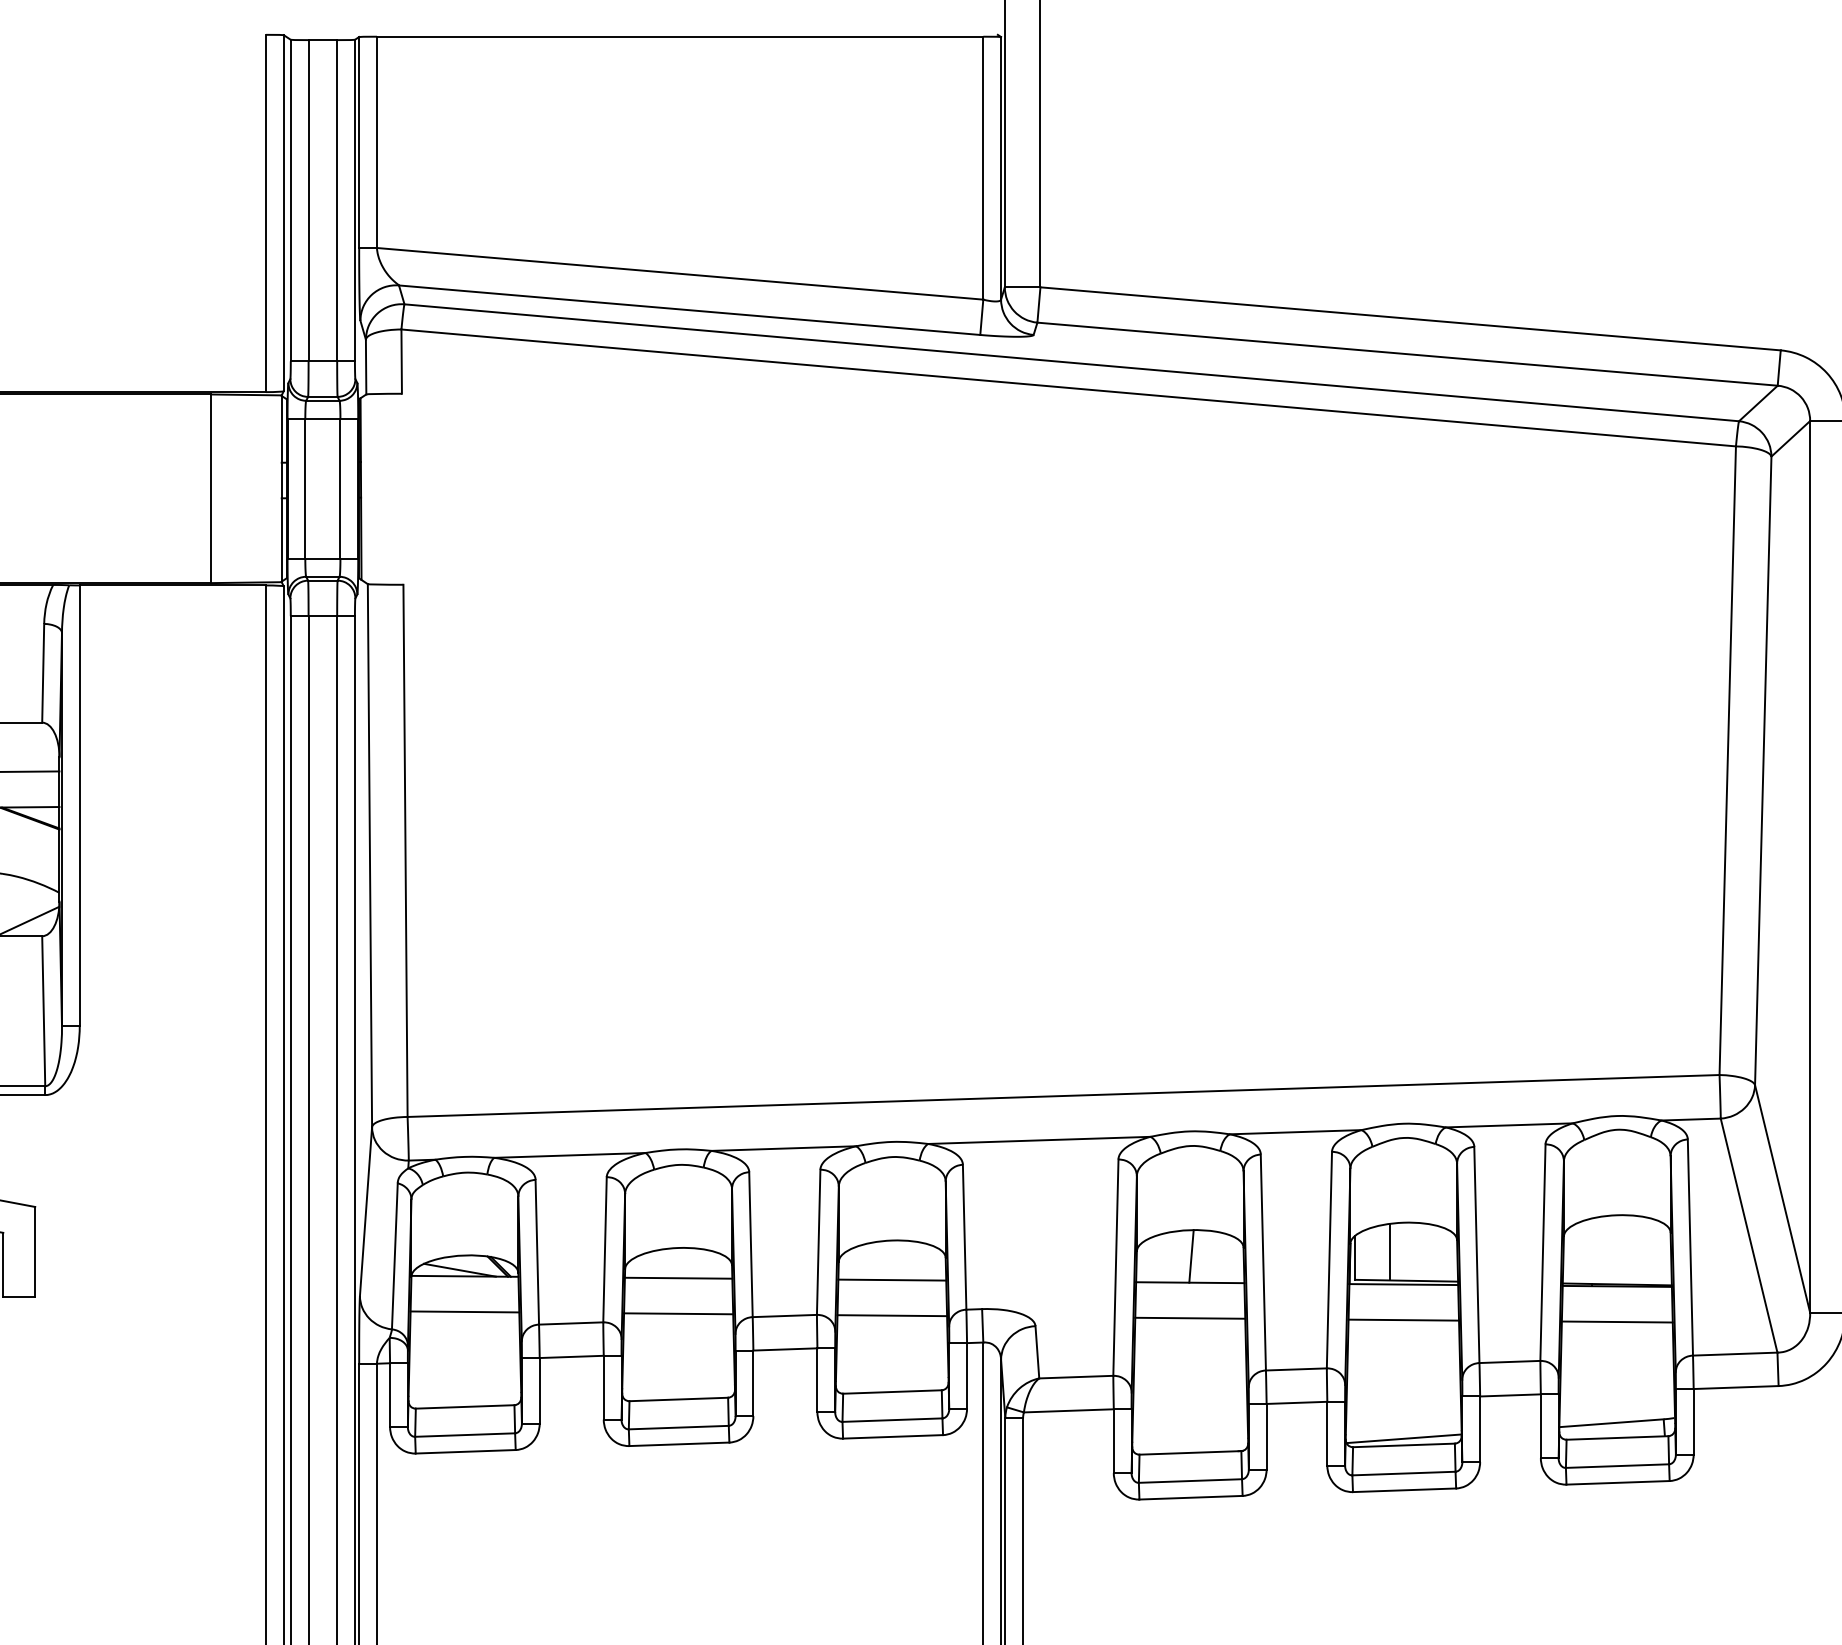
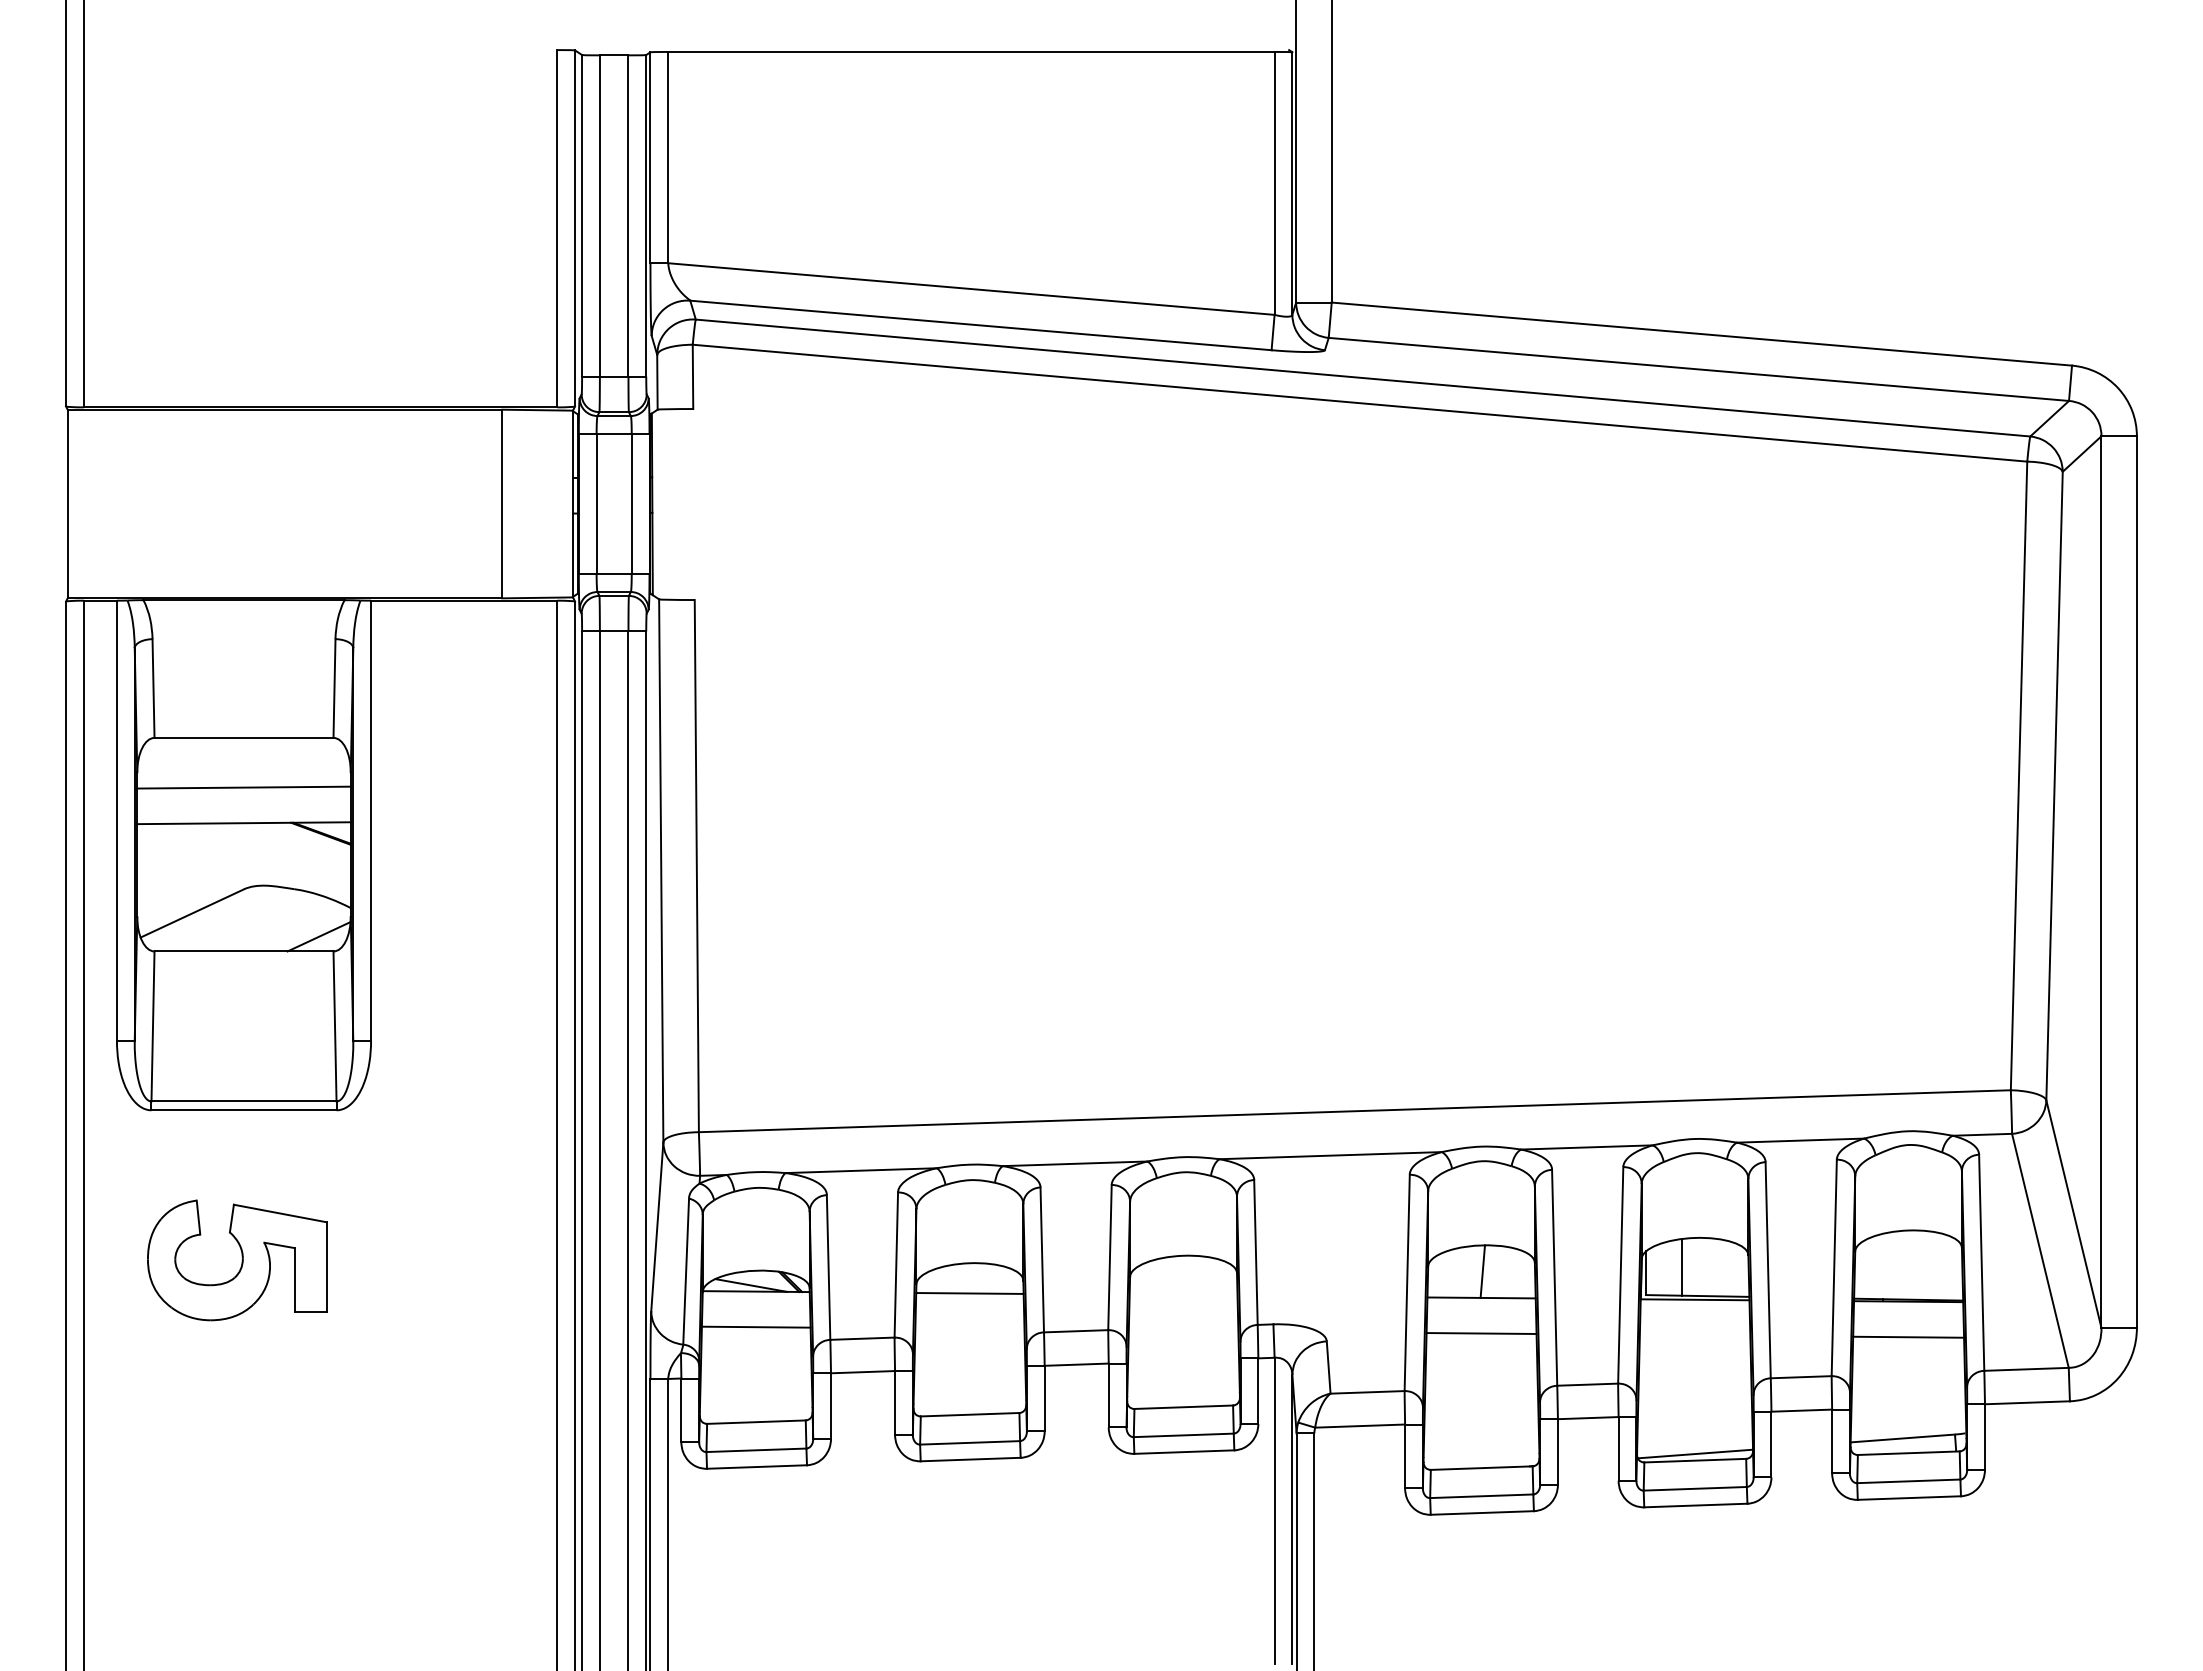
line: (892, 1279) -> (1183, 1294), removed
line: (678, 1313) -> (969, 1328), removed
line: (892, 1315) -> (1183, 1330), removed
line: (1403, 1319) -> (1694, 1334), removed

